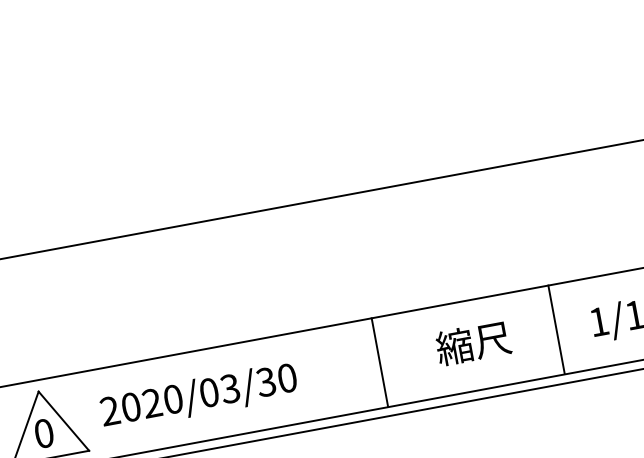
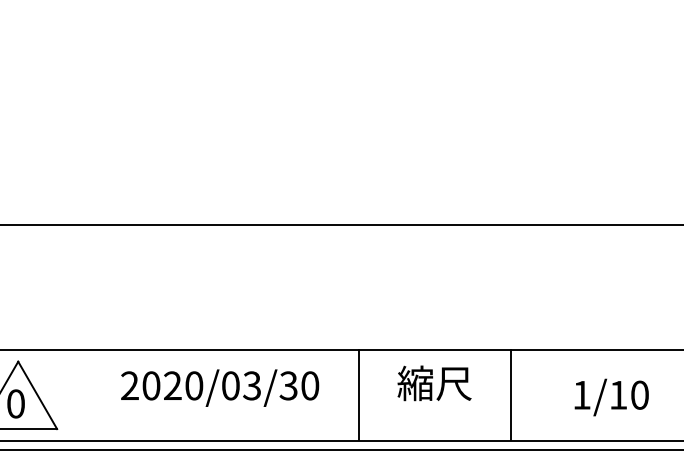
line: (556, 330) -> (510, 395), moved
text: (473, 343) -> (434, 383), moved
text: (199, 396) -> (220, 387), moved

